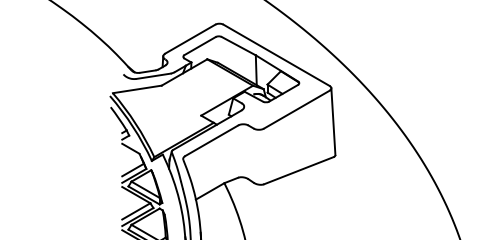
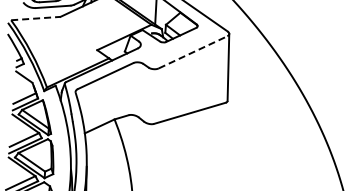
line: (137, 89) -> (36, 18), solid -> dashed
line: (296, 109) -> (192, 52), solid -> dashed

